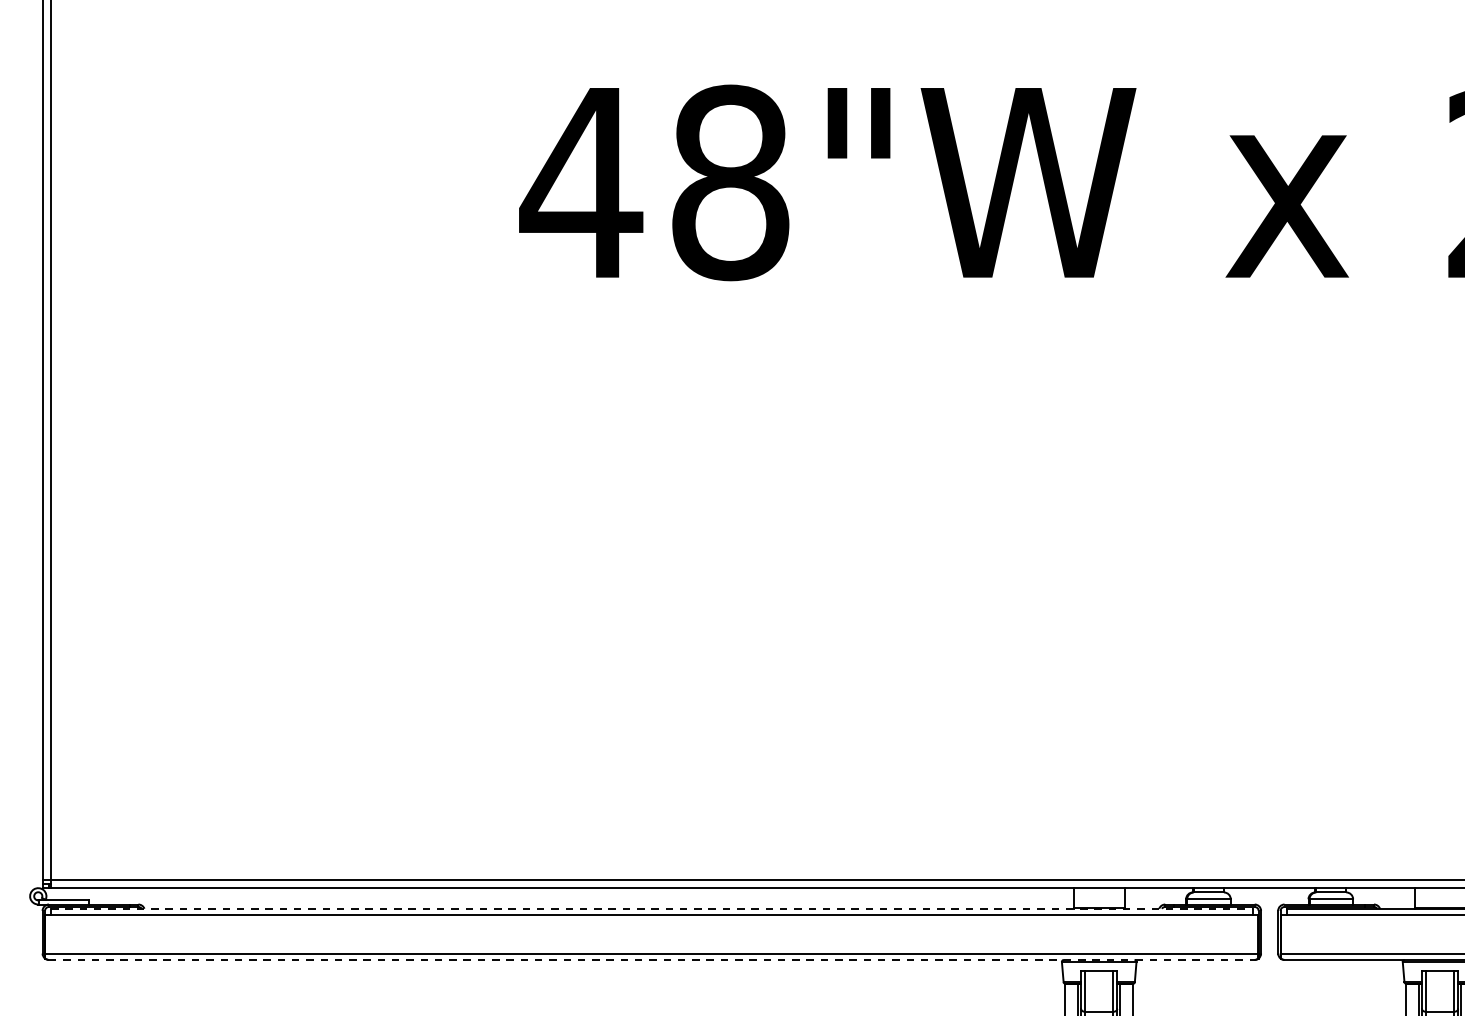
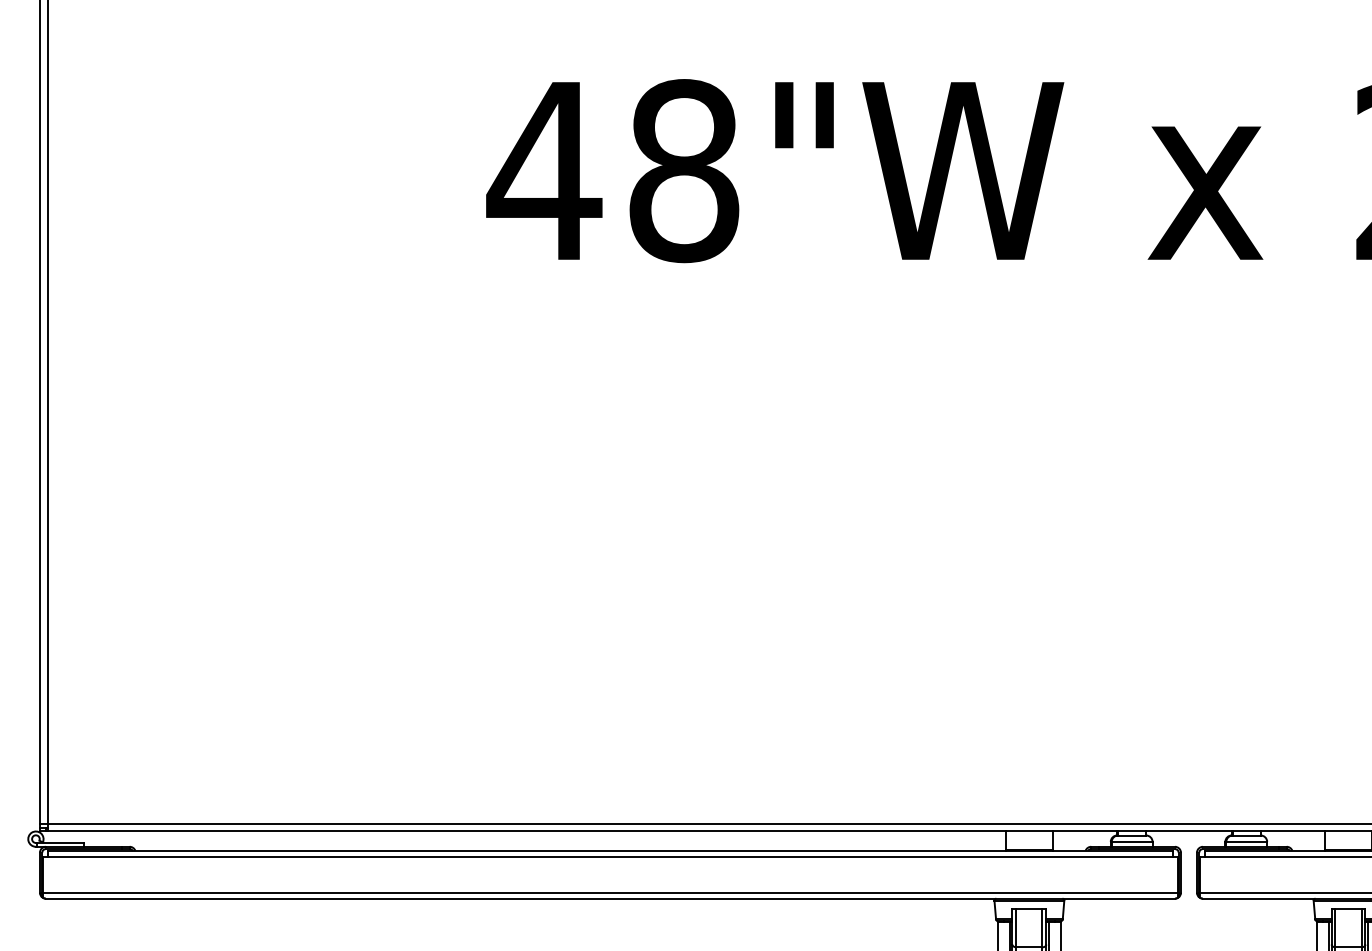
line: (651, 908) -> (610, 850), dashed -> solid
line: (651, 959) -> (610, 898), dashed -> solid

